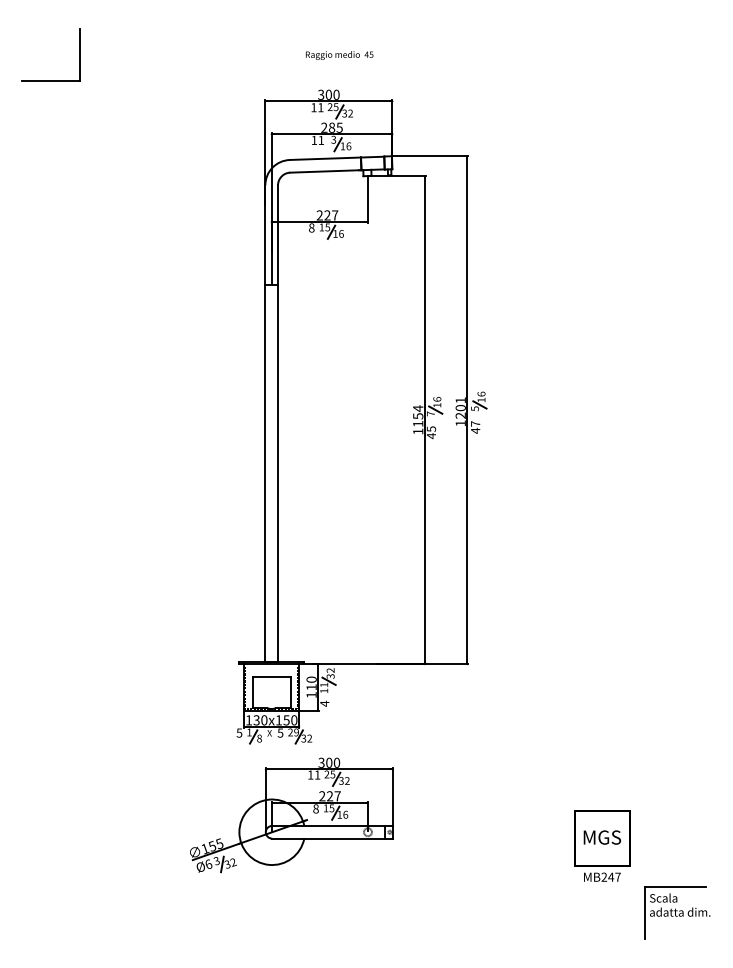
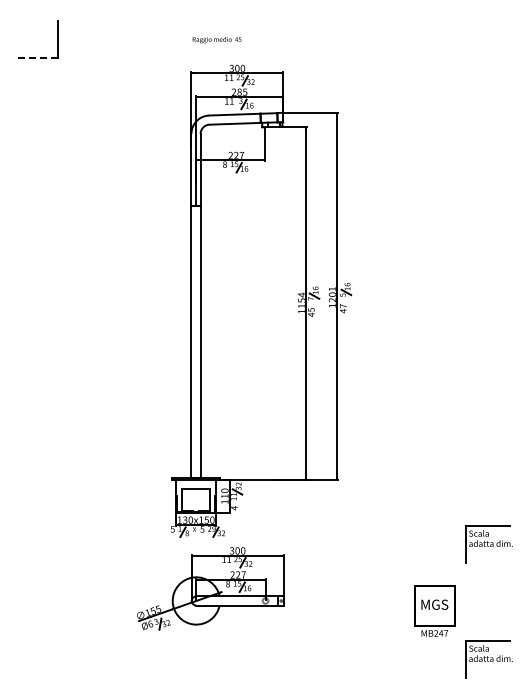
text: (338, 56) -> (216, 40), moved
line: (50, 80) -> (36, 58), solid -> dashed
part: (676, 754) -> (488, 544), added

